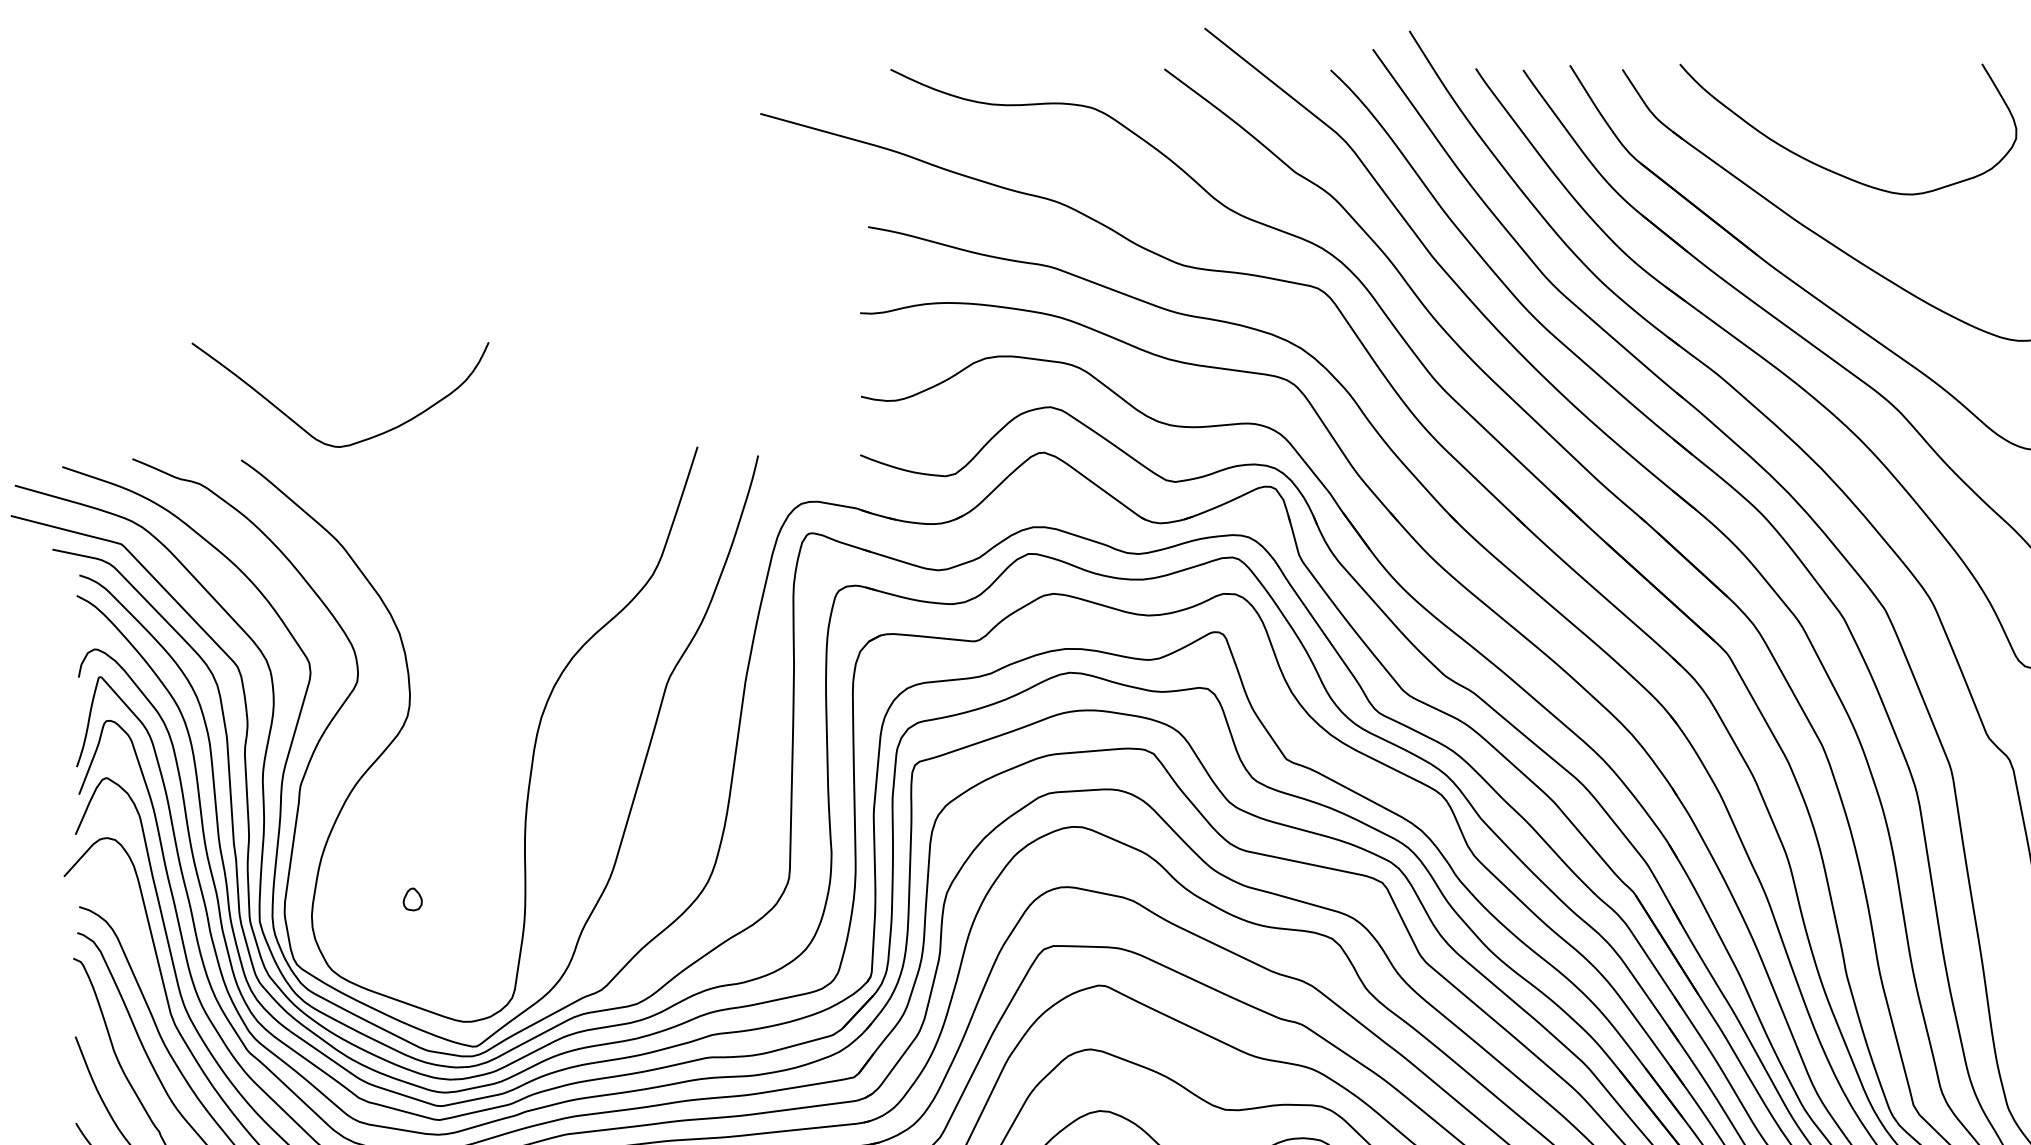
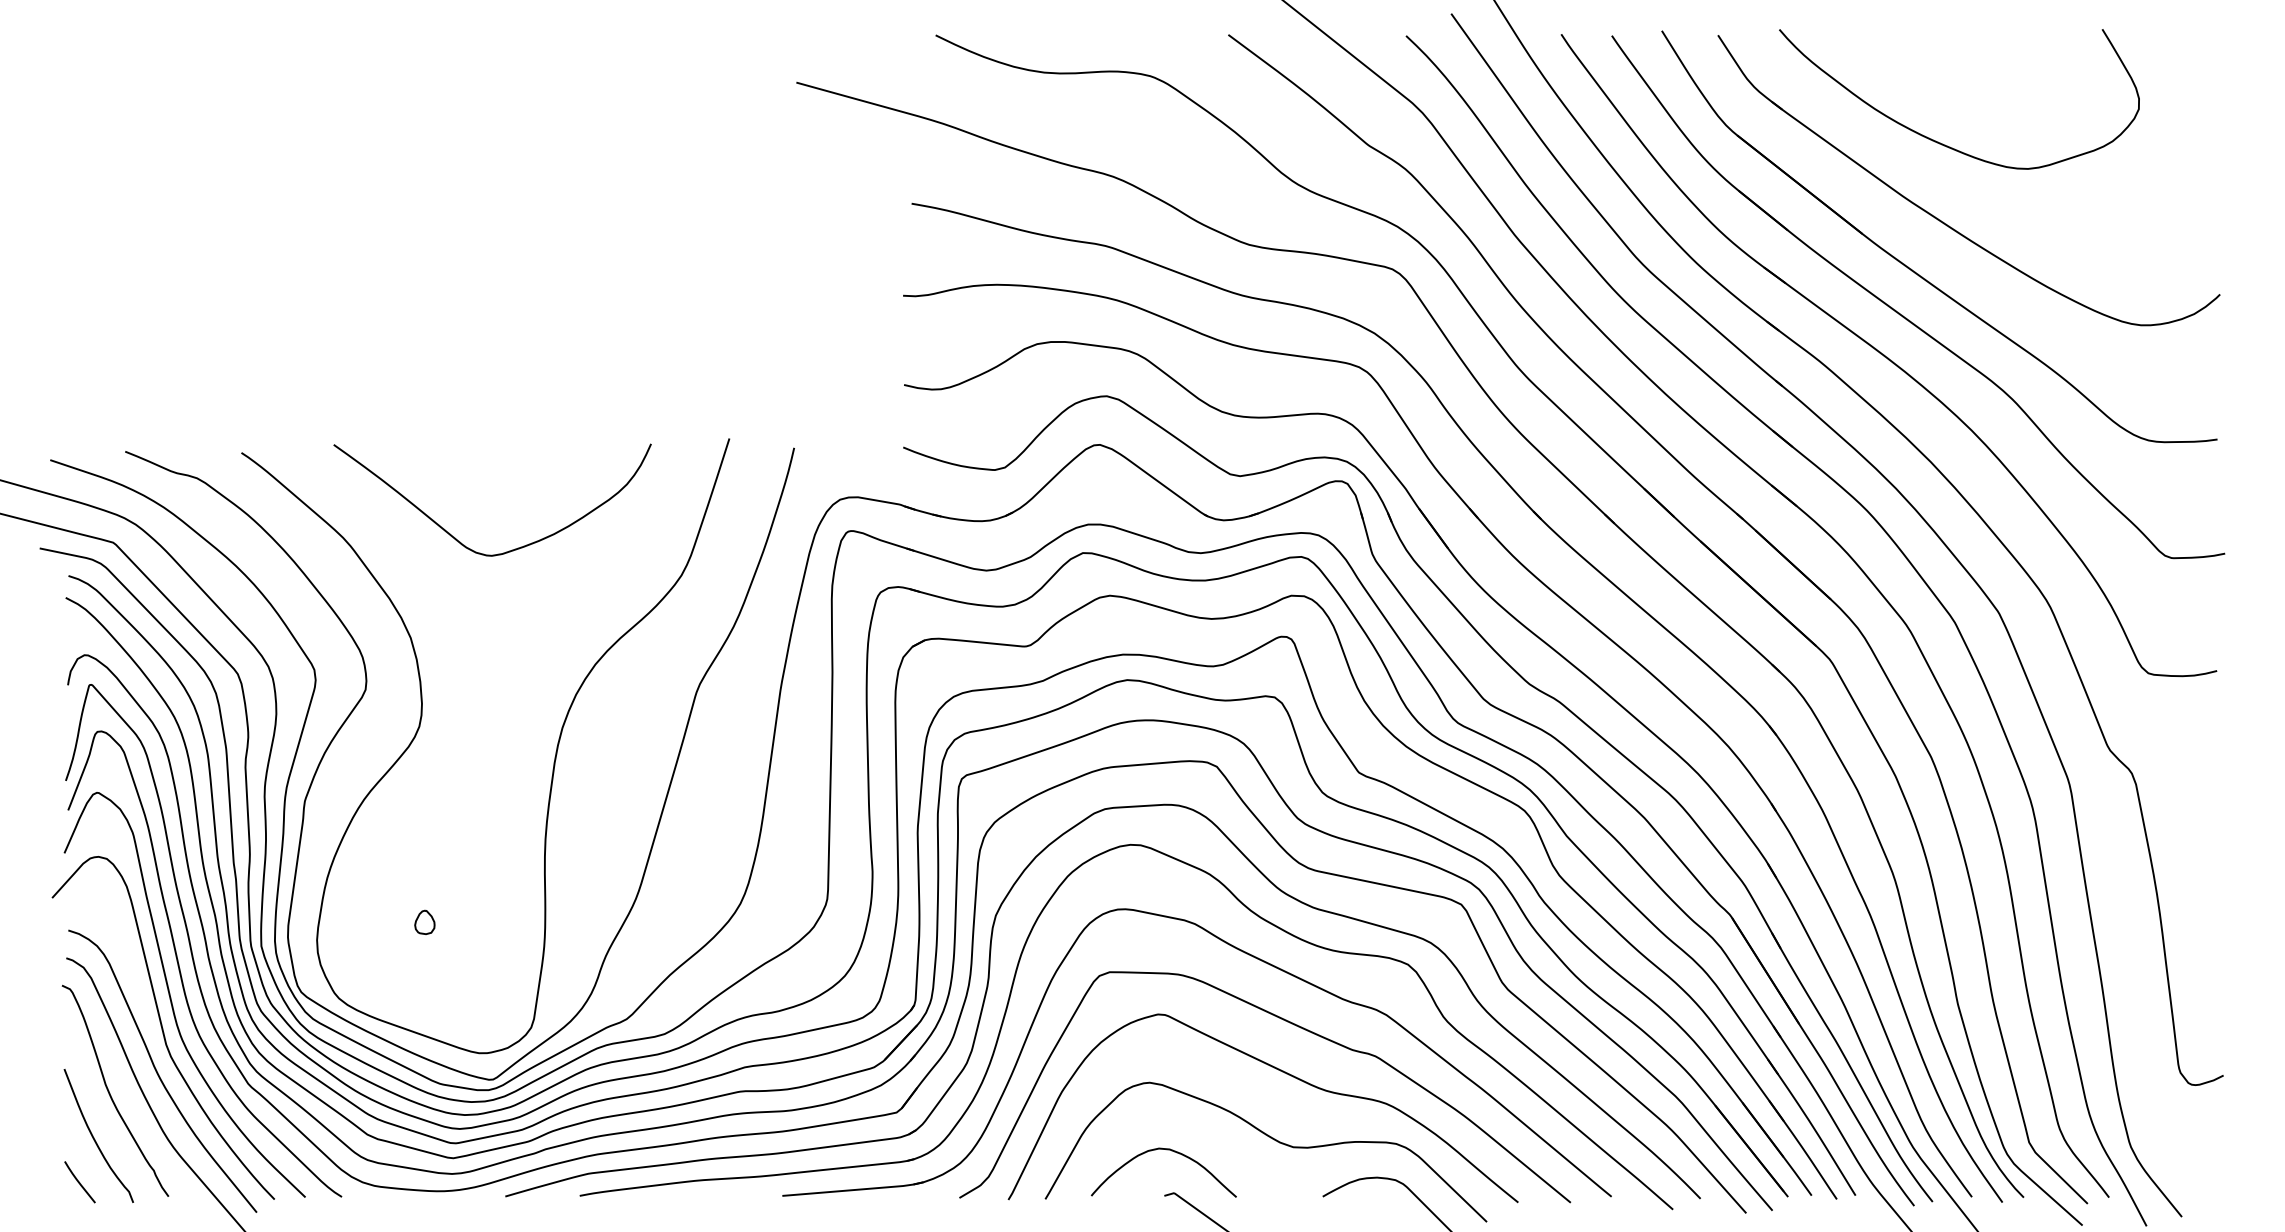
curve: (310, 433) -> (460, 541), moved

